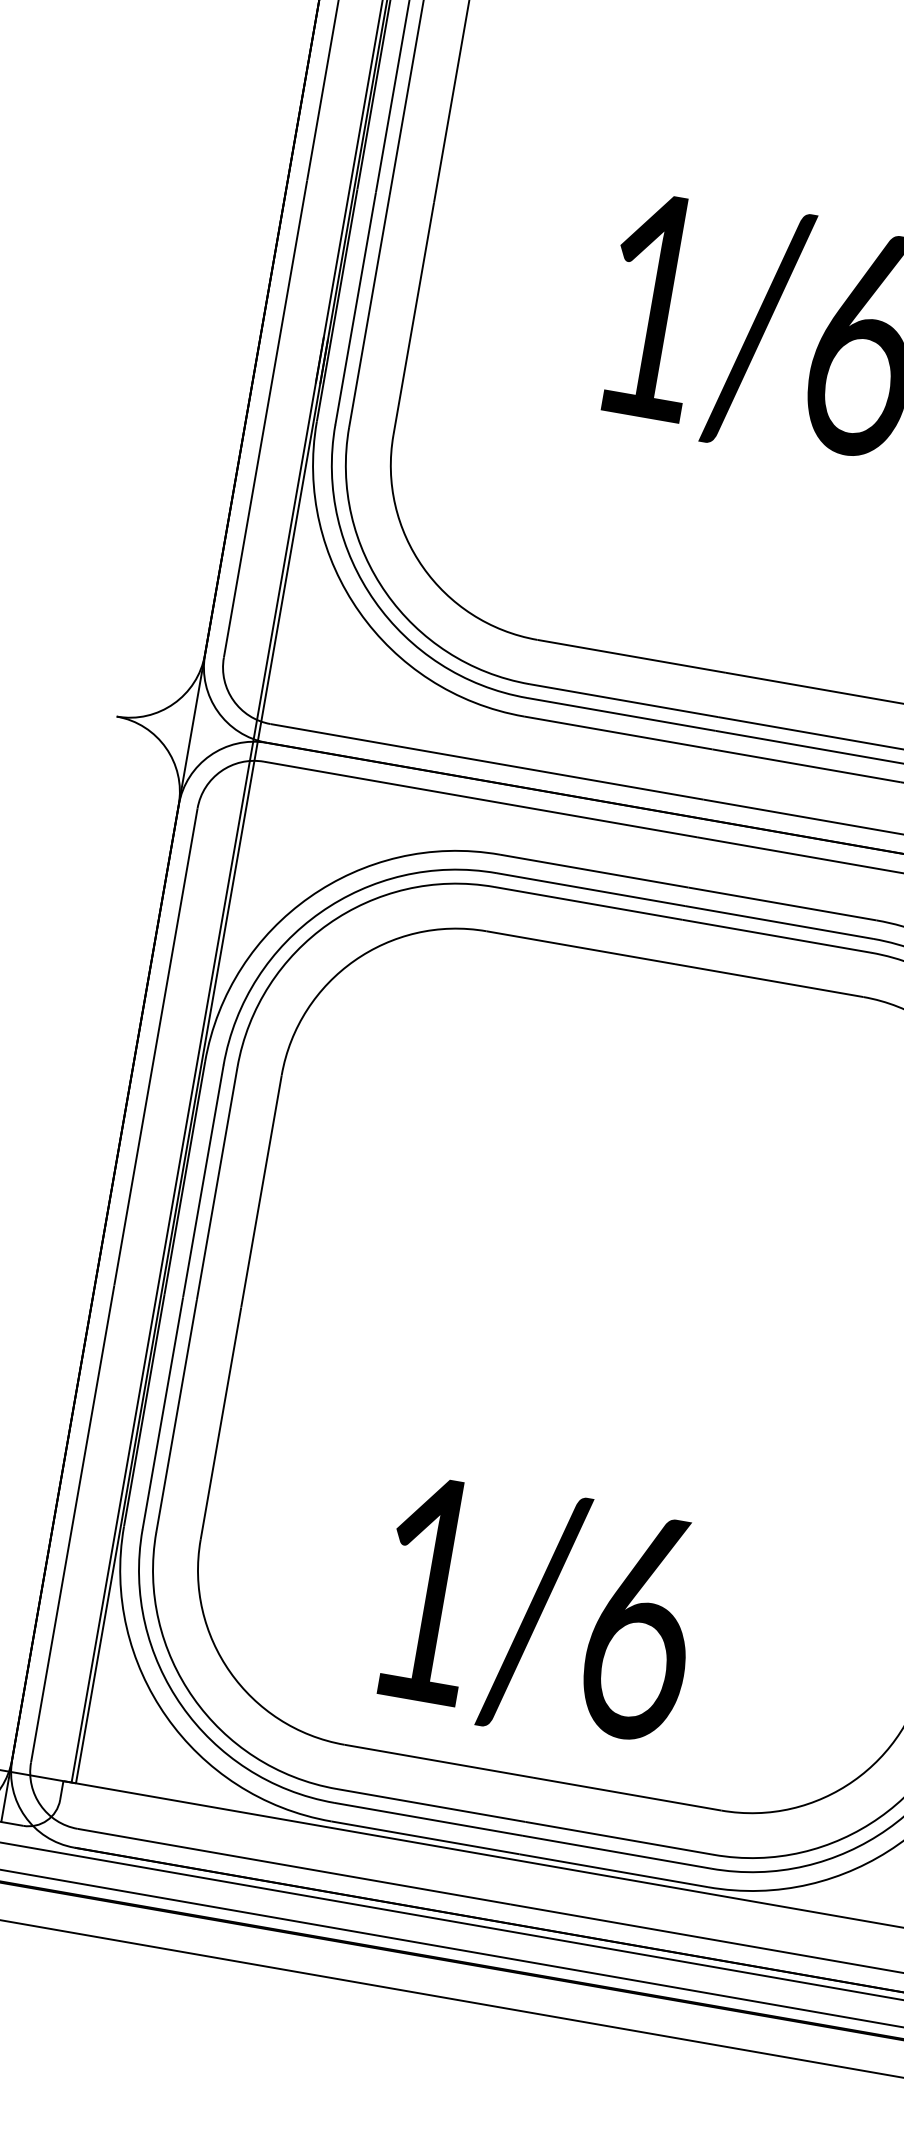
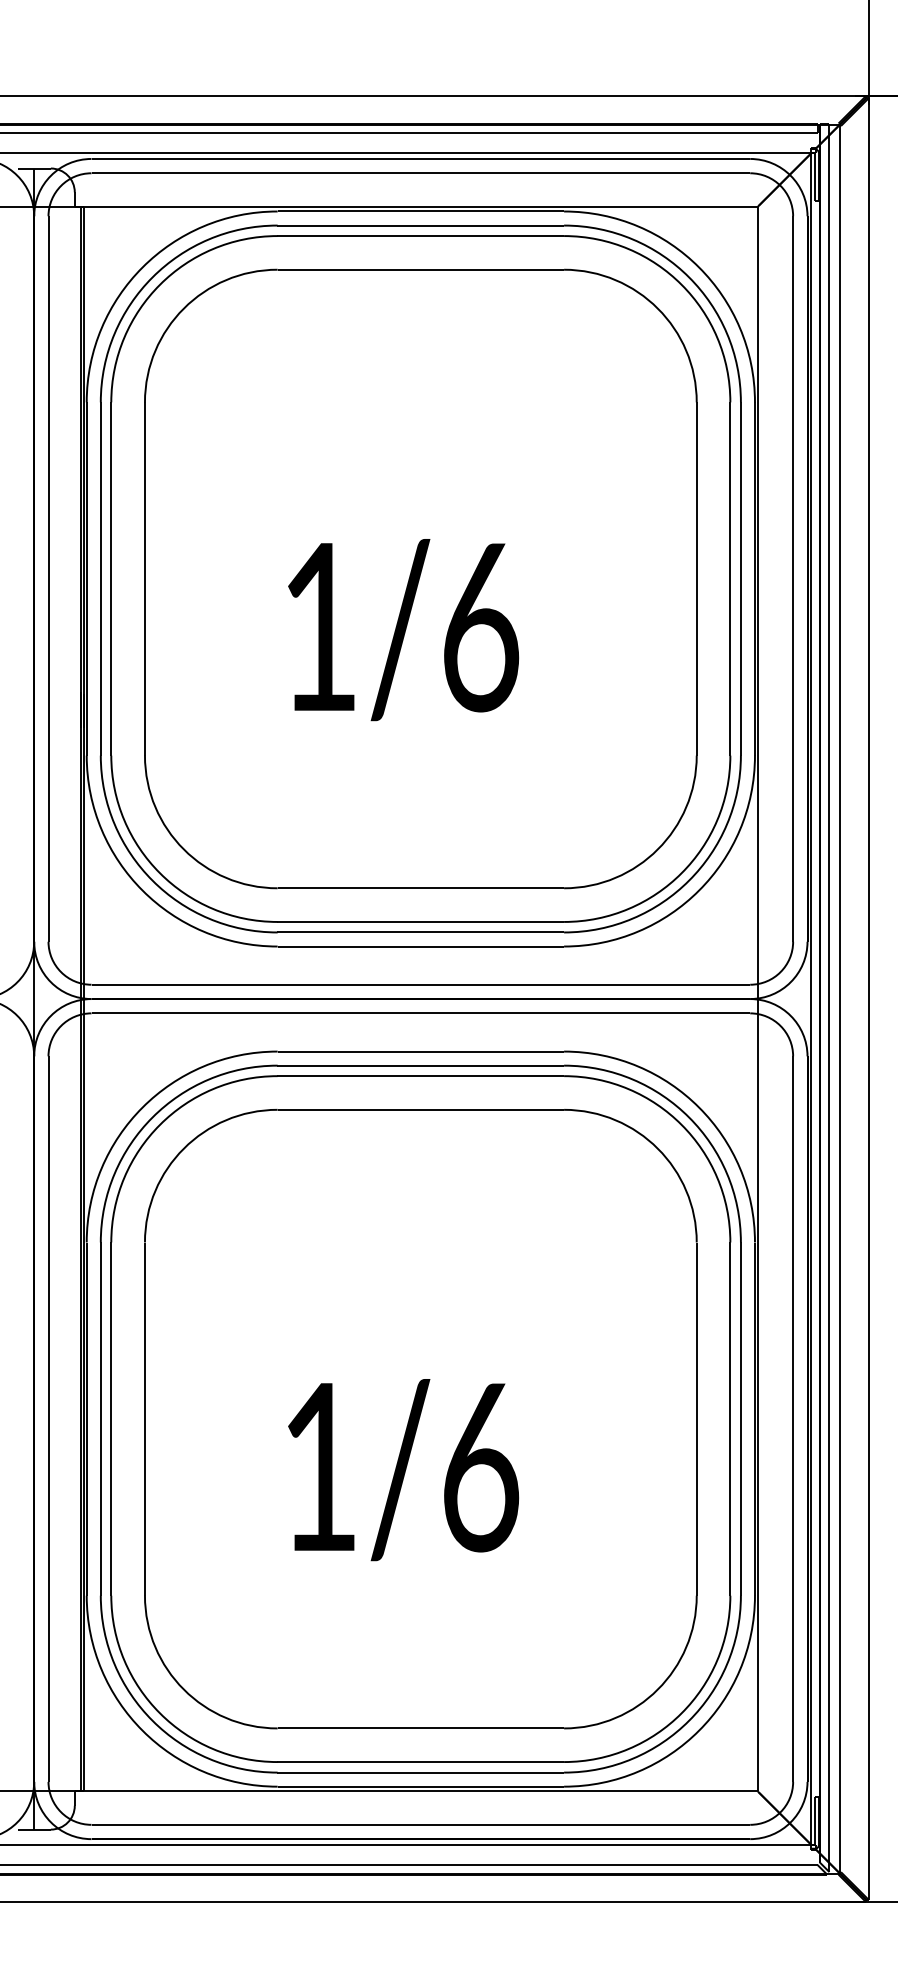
text: (538, 1613) -> (403, 1470), moved

